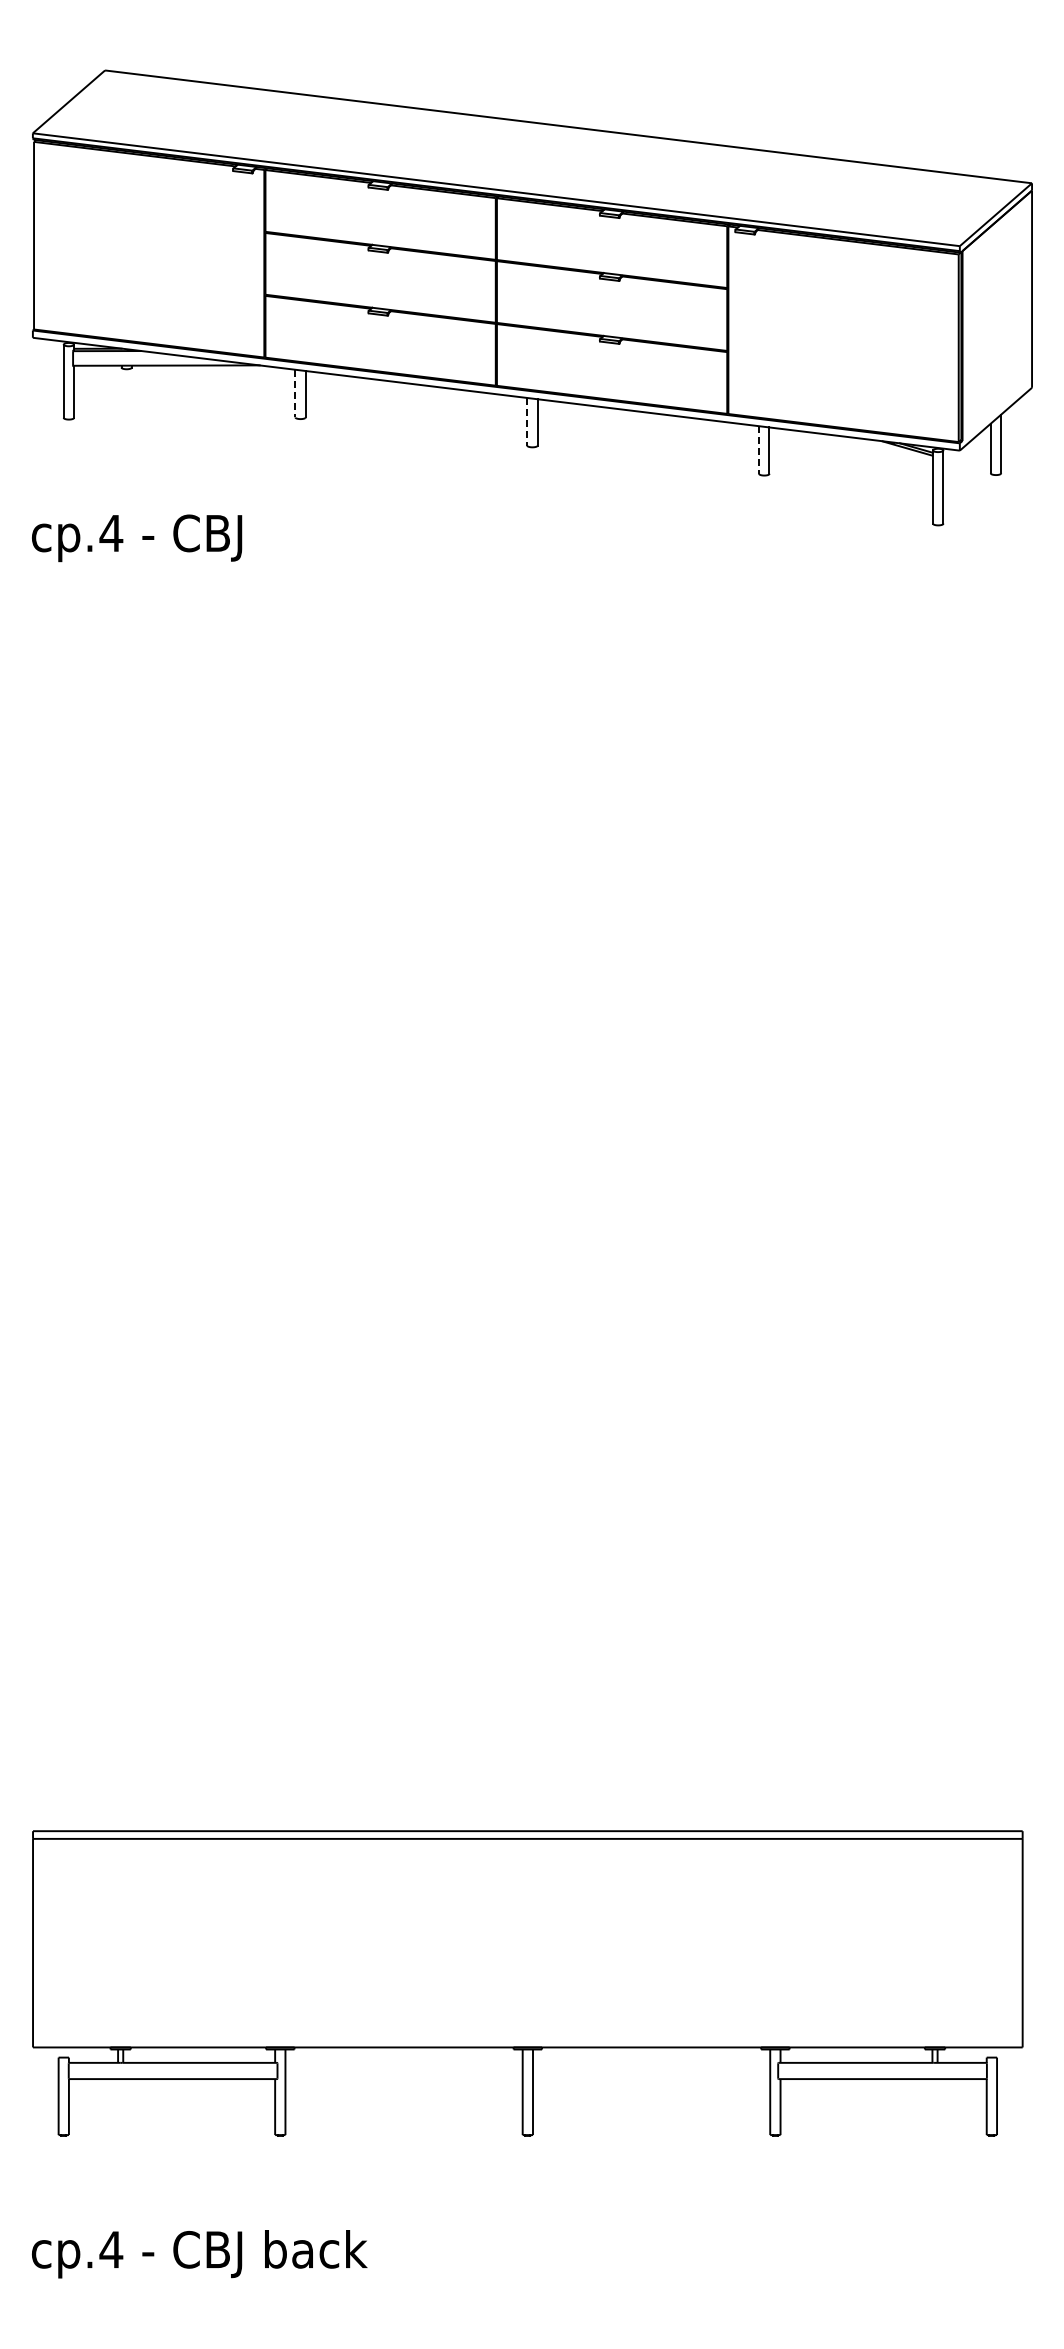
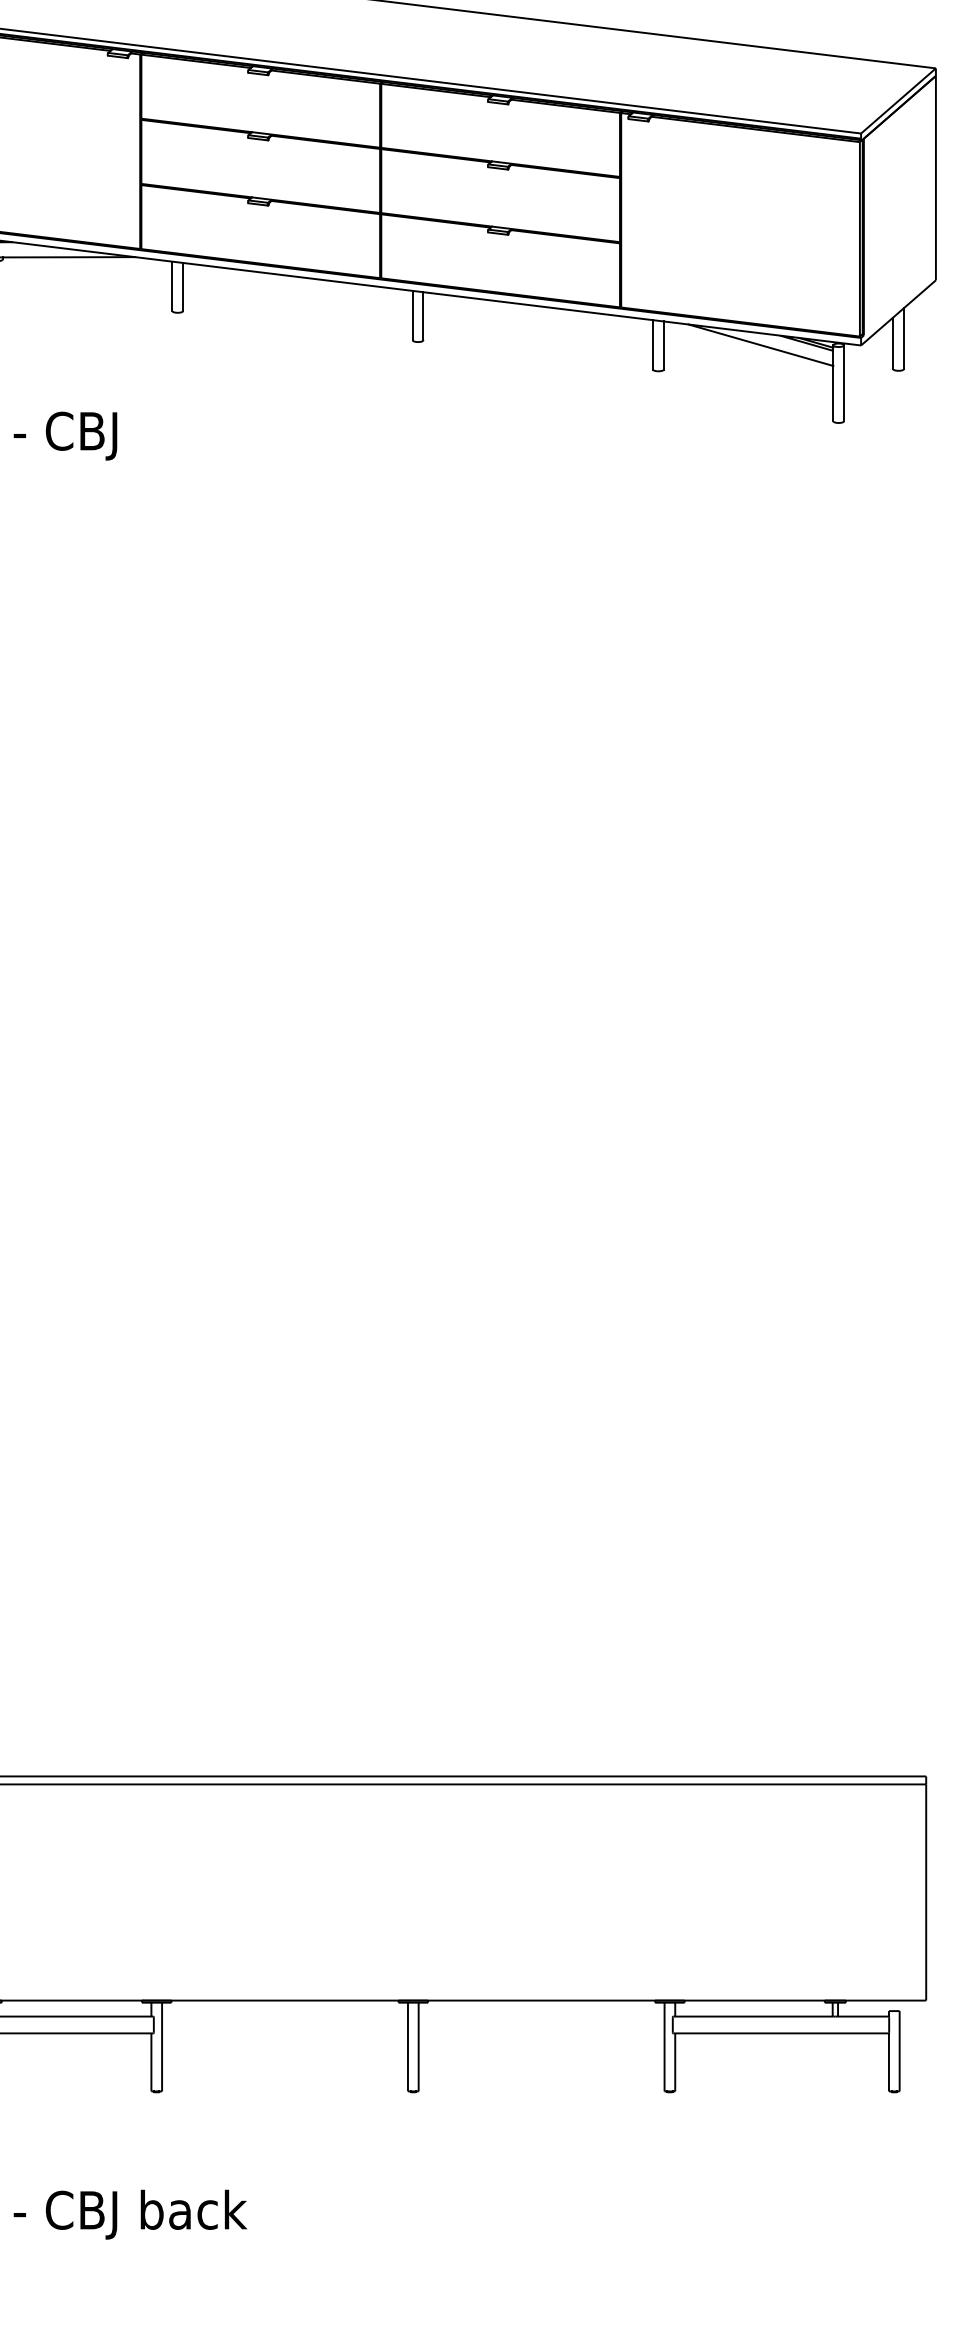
line: (295, 393) -> (172, 286), dashed -> solid
line: (527, 421) -> (412, 315), dashed -> solid
line: (759, 450) -> (653, 345), dashed -> solid
line: (863, 450) -> (761, 345), added

